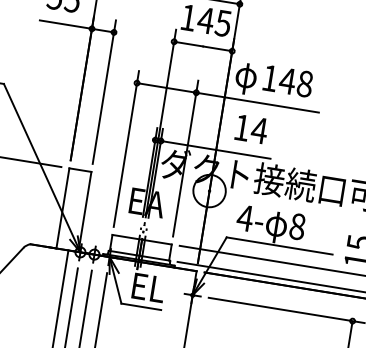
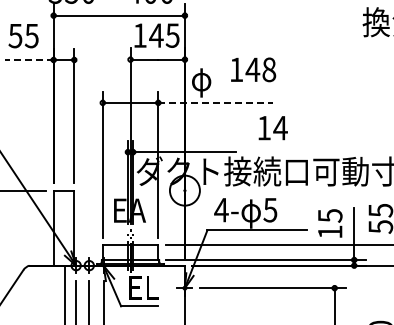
line: (65, 25) -> (28, 60), solid -> dashed
text: (288, 80) -> (253, 69), moved
line: (257, 102) -> (215, 102), solid -> dashed
text: (250, 129) -> (272, 128), moved
text: (297, 226) -> (270, 209), 8 -> 5

